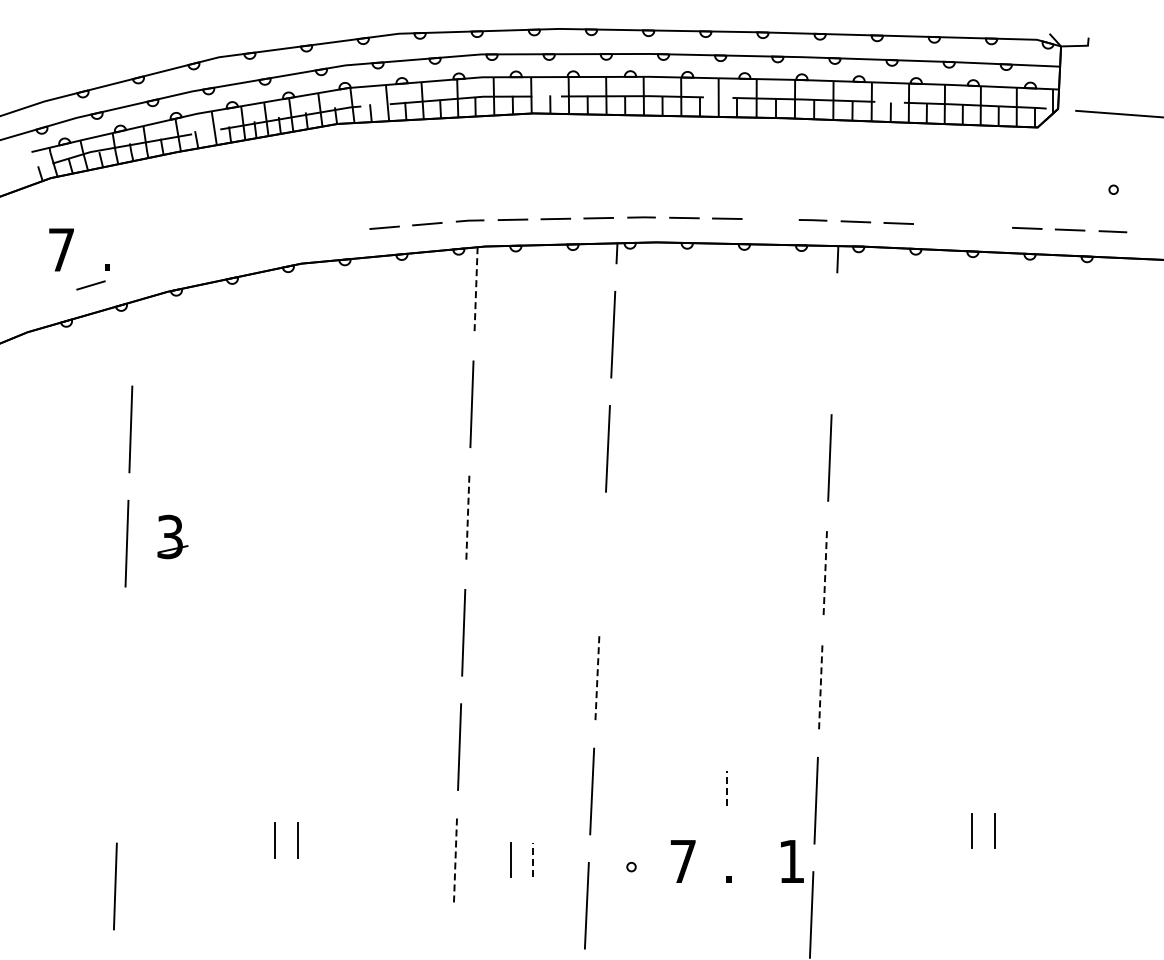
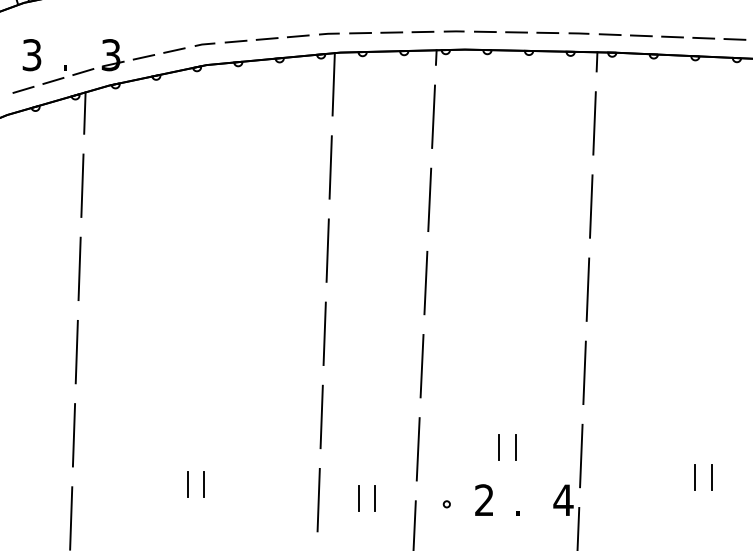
line: (769, 219) -> (547, 32), added
line: (941, 224) -> (672, 36), added
line: (984, 226) -> (703, 38), added
line: (341, 231) -> (235, 41), added
line: (299, 235) -> (205, 44), added
line: (257, 243) -> (174, 50), added
text: (61, 249) -> (31, 54), 7 -> 3
line: (215, 252) -> (144, 56), added
line: (131, 273) -> (82, 72), added
line: (476, 290) -> (334, 84), dashed -> solid
line: (49, 297) -> (23, 89), added
line: (134, 329) -> (85, 113), added
line: (834, 343) -> (594, 123), added
line: (467, 518) -> (327, 250), dashed -> solid
part: (172, 536) -> (112, 54), moved
line: (602, 562) -> (425, 282), added
line: (825, 572) -> (588, 289), dashed -> solid
line: (122, 657) -> (76, 351), added
line: (597, 677) -> (422, 366), dashed -> solid
line: (820, 686) -> (584, 372), dashed -> solid
line: (118, 772) -> (73, 435), added
line: (703, 788) -> (499, 447), added
line: (726, 788) -> (516, 447), dashed -> solid
line: (533, 859) -> (375, 498), dashed -> solid
text: (682, 860) -> (483, 499), 7 -> 2
line: (455, 861) -> (318, 500), dashed -> solid
text: (791, 861) -> (563, 500), 1 -> 4

